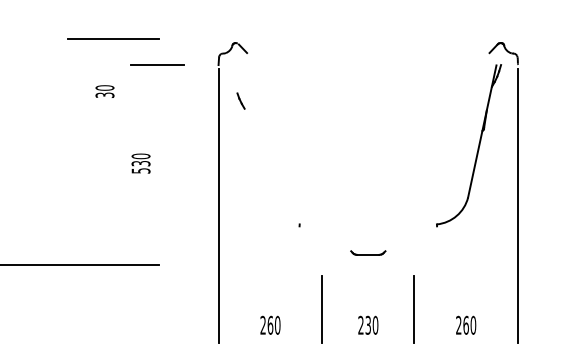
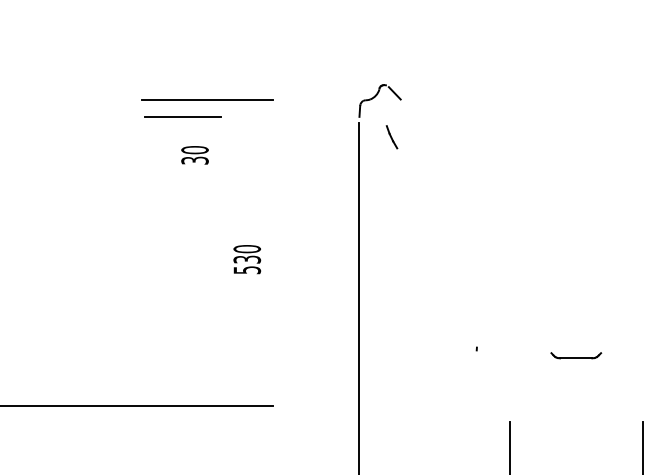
line: (113, 38) -> (207, 98), moved
line: (157, 64) -> (182, 116), moved
line: (240, 100) -> (391, 136), moved
part: (368, 252) -> (576, 354), moved

